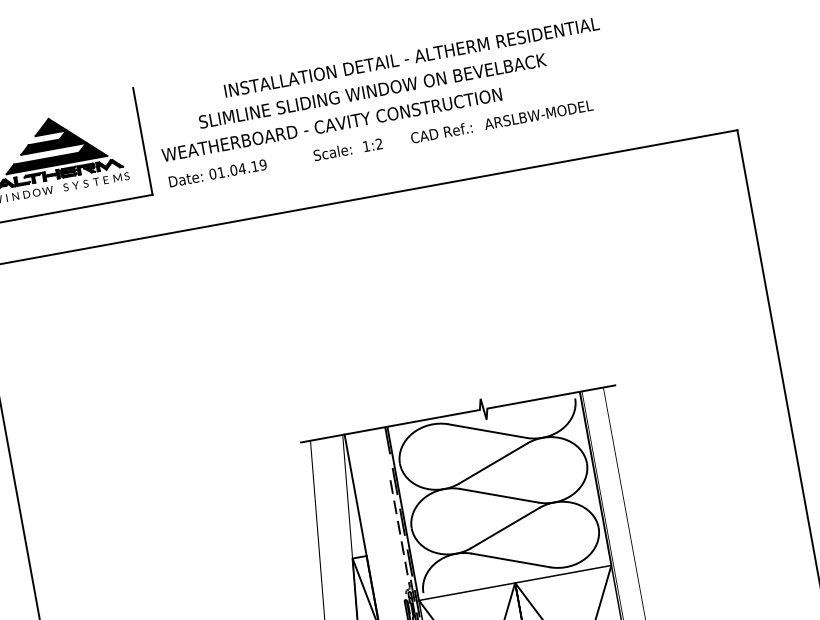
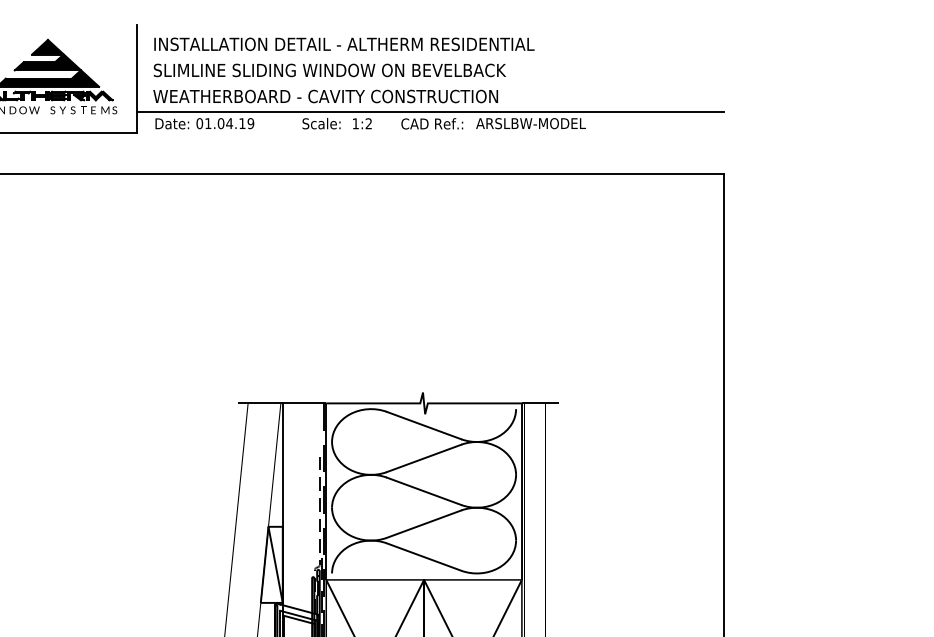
text: (411, 56) -> (344, 43), moved
text: (372, 91) -> (329, 70), moved
line: (436, 121) -> (429, 111), added

